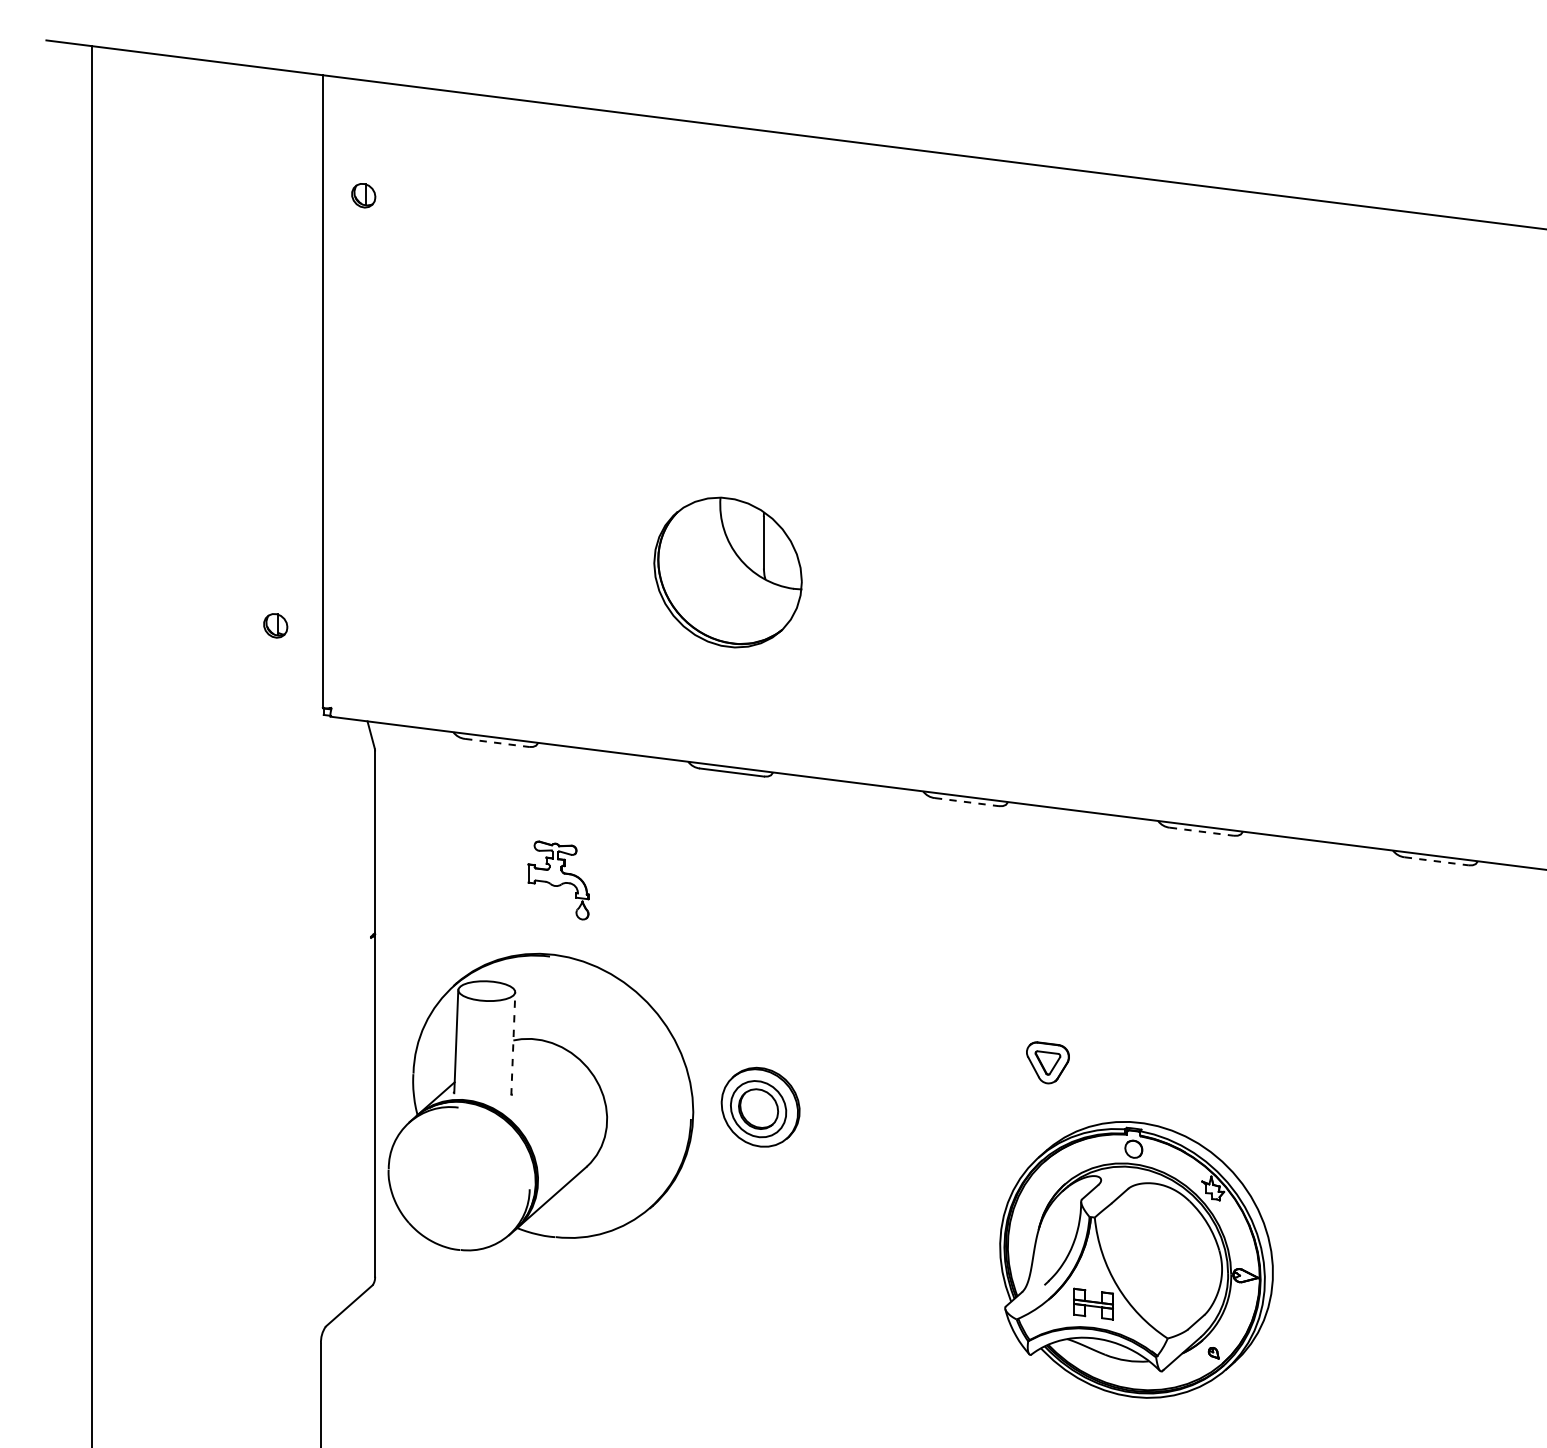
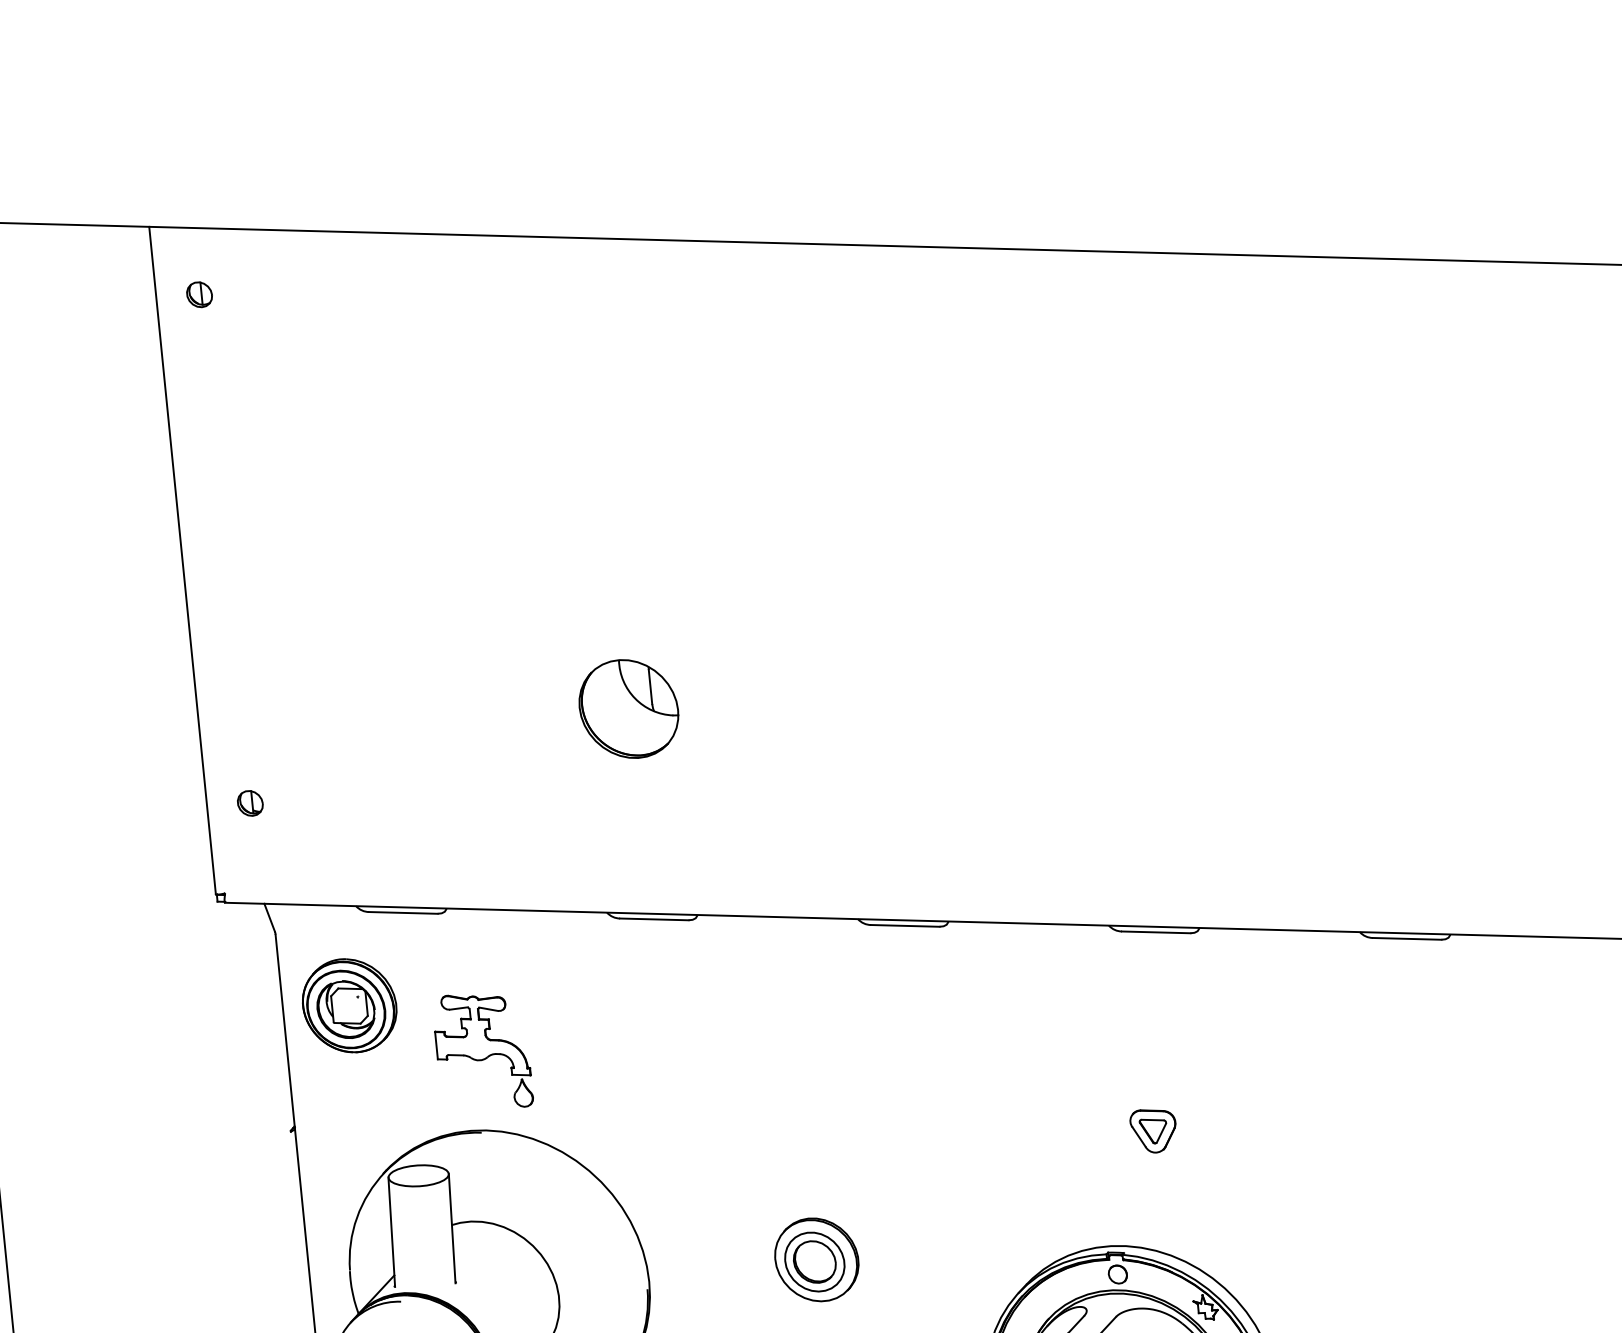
part: (363, 195) -> (199, 294), moved
part: (727, 572) -> (628, 708), size x0.62
part: (275, 625) -> (250, 803), moved
line: (497, 743) -> (403, 913), dashed -> solid
line: (967, 802) -> (905, 926), dashed -> solid
part: (437, 824) -> (349, 1005), added
line: (1202, 831) -> (1156, 932), dashed -> solid
line: (1437, 861) -> (1407, 938), dashed -> solid
part: (558, 880) -> (482, 1051), size x1.43
line: (513, 1043) -> (452, 1228), dashed -> solid
part: (1047, 1062) -> (1153, 1130), moved
part: (760, 1106) -> (816, 1259), moved

